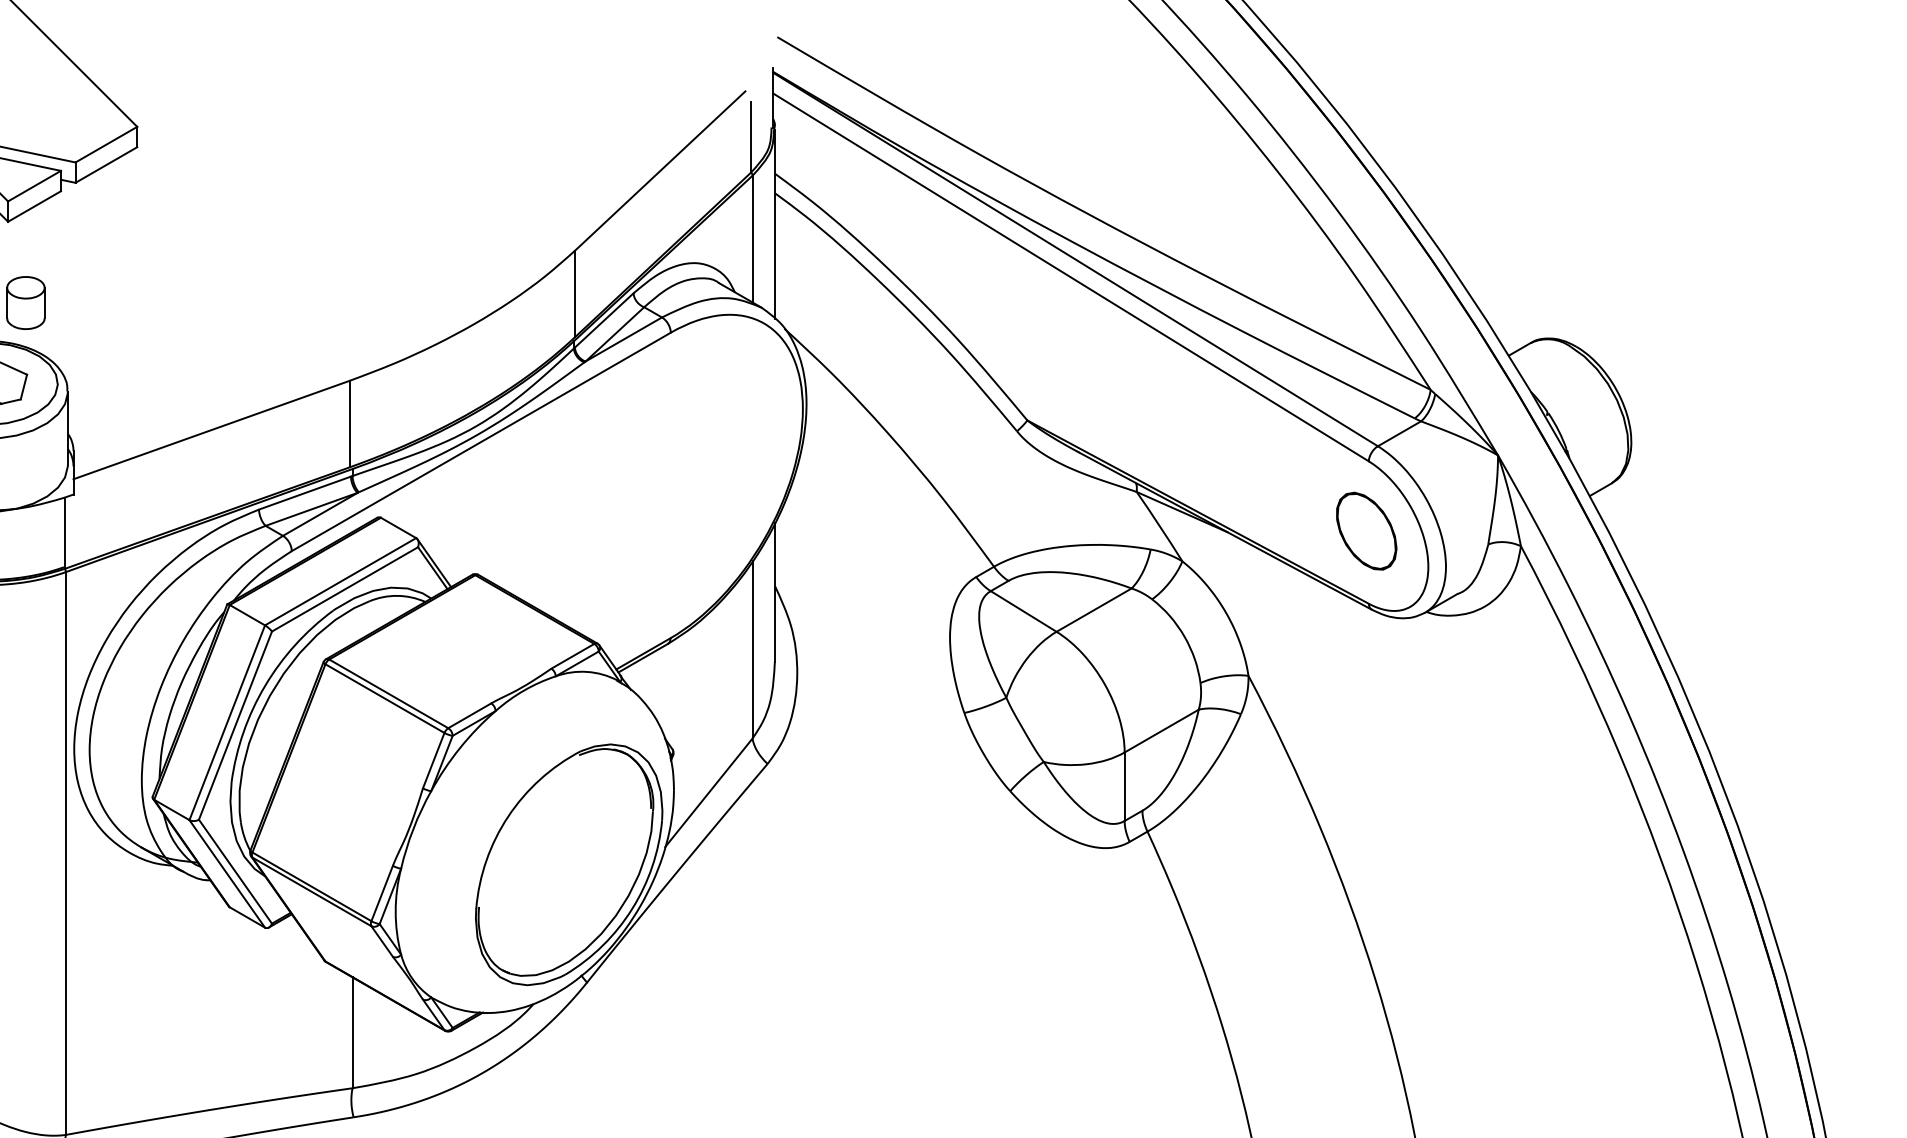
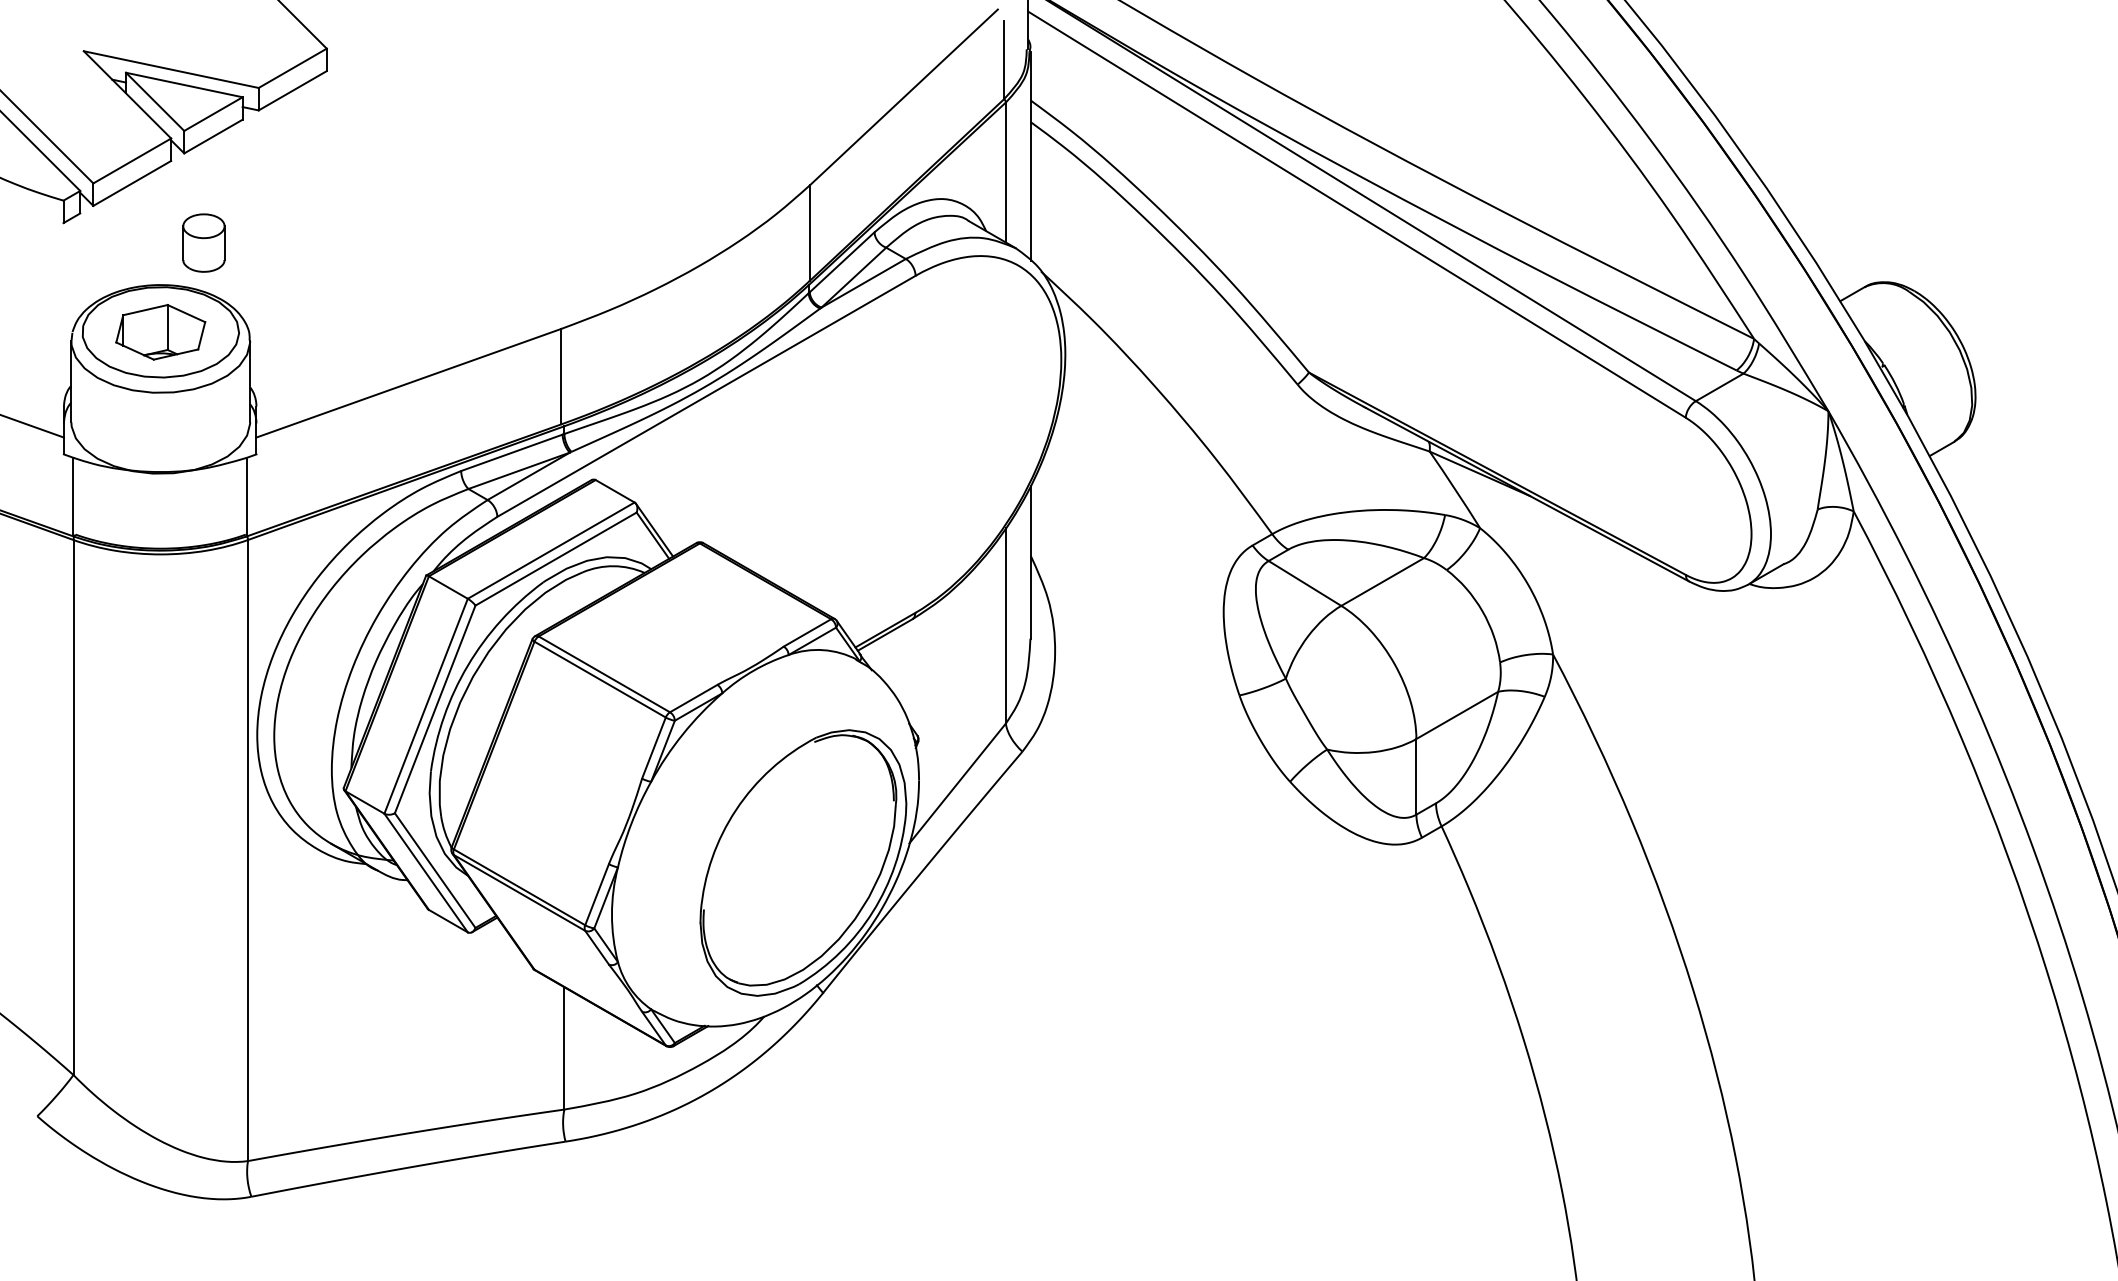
part: (1366, 530) -> (1683, 494), removed

